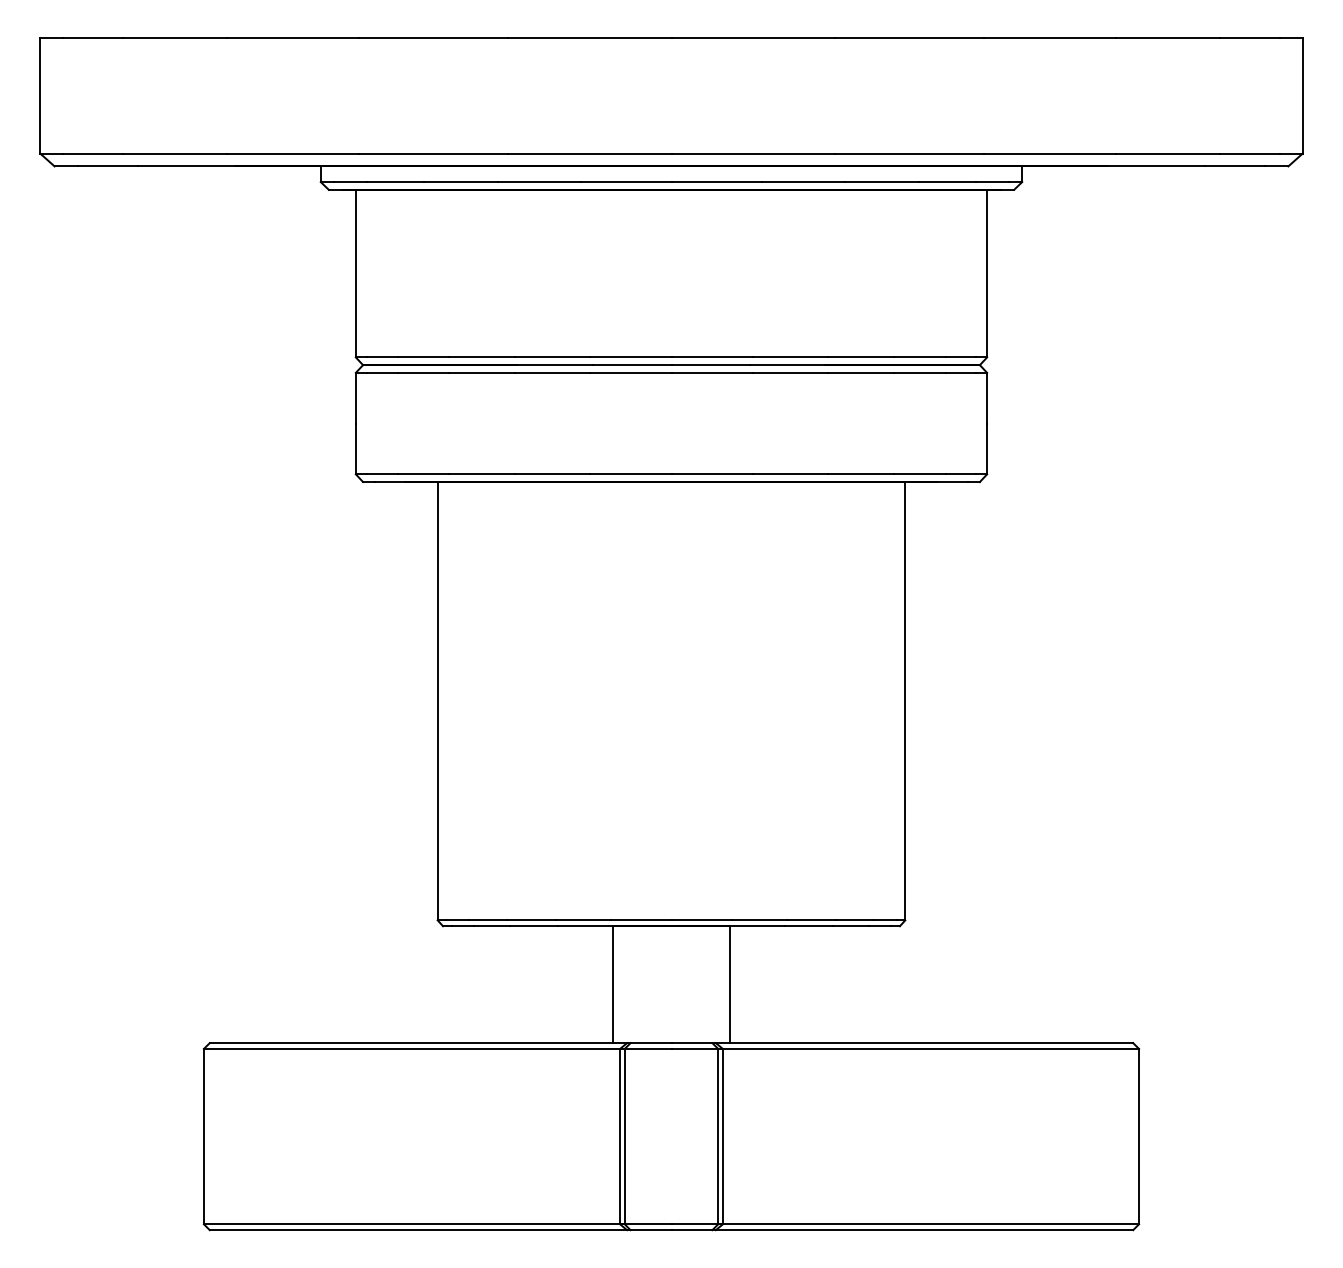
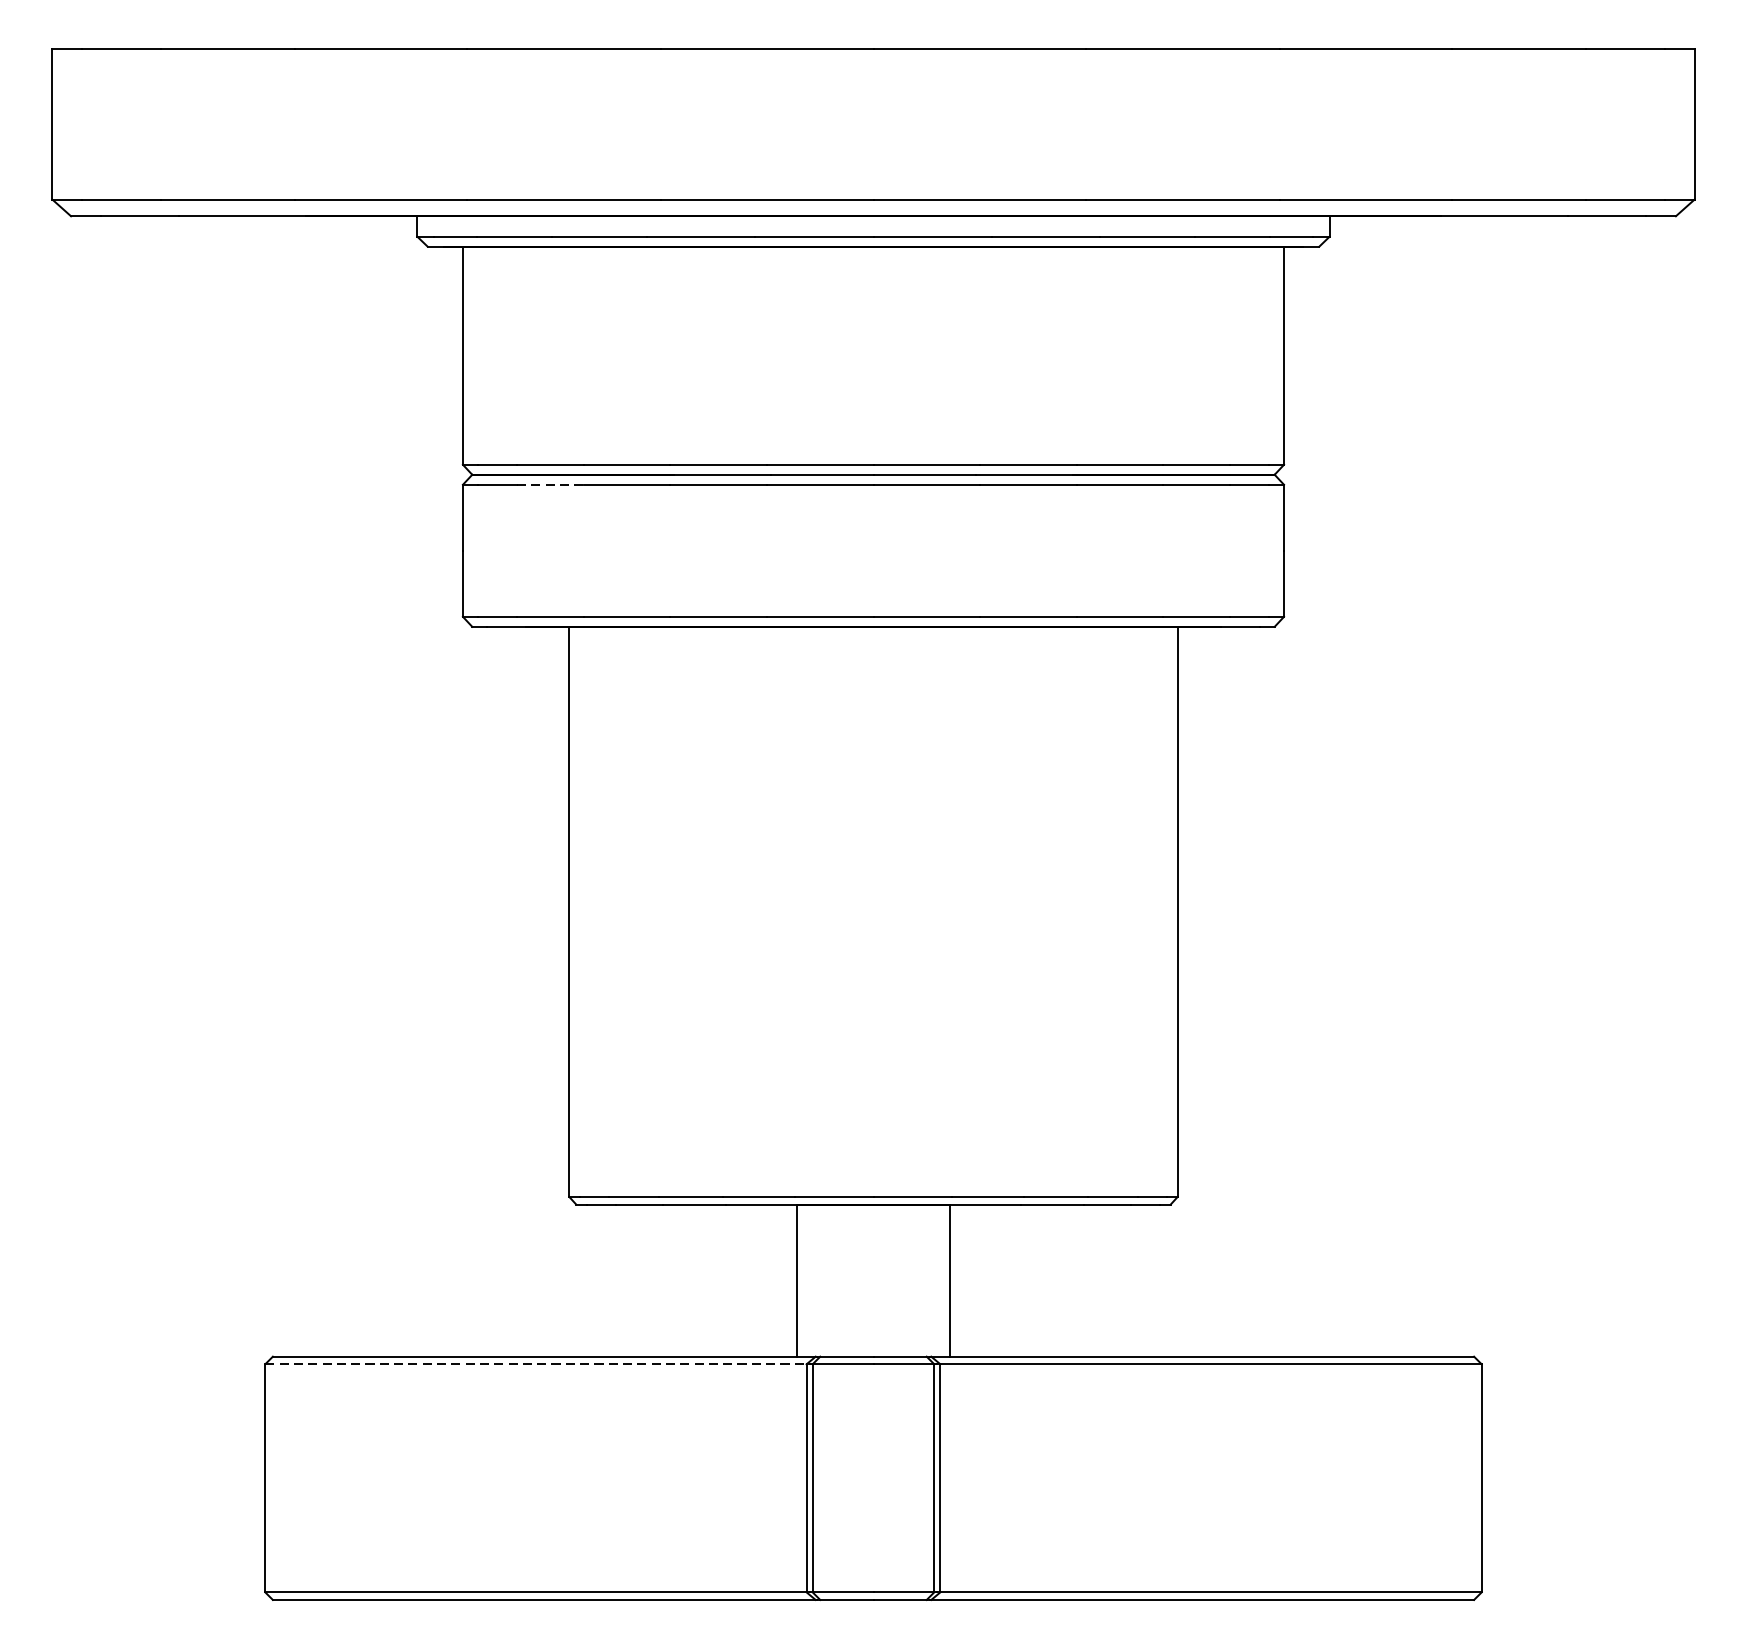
line: (423, 372) -> (550, 484), solid -> dashed
line: (412, 1048) -> (536, 1363), solid -> dashed

